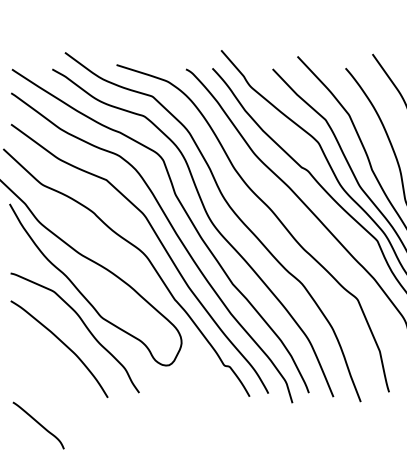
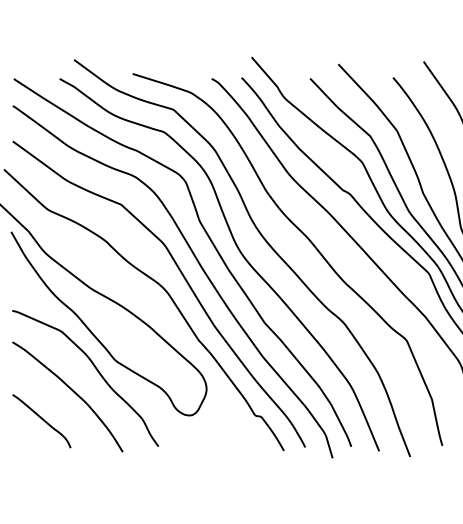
curve: (38, 424) -> (41, 419), moved

